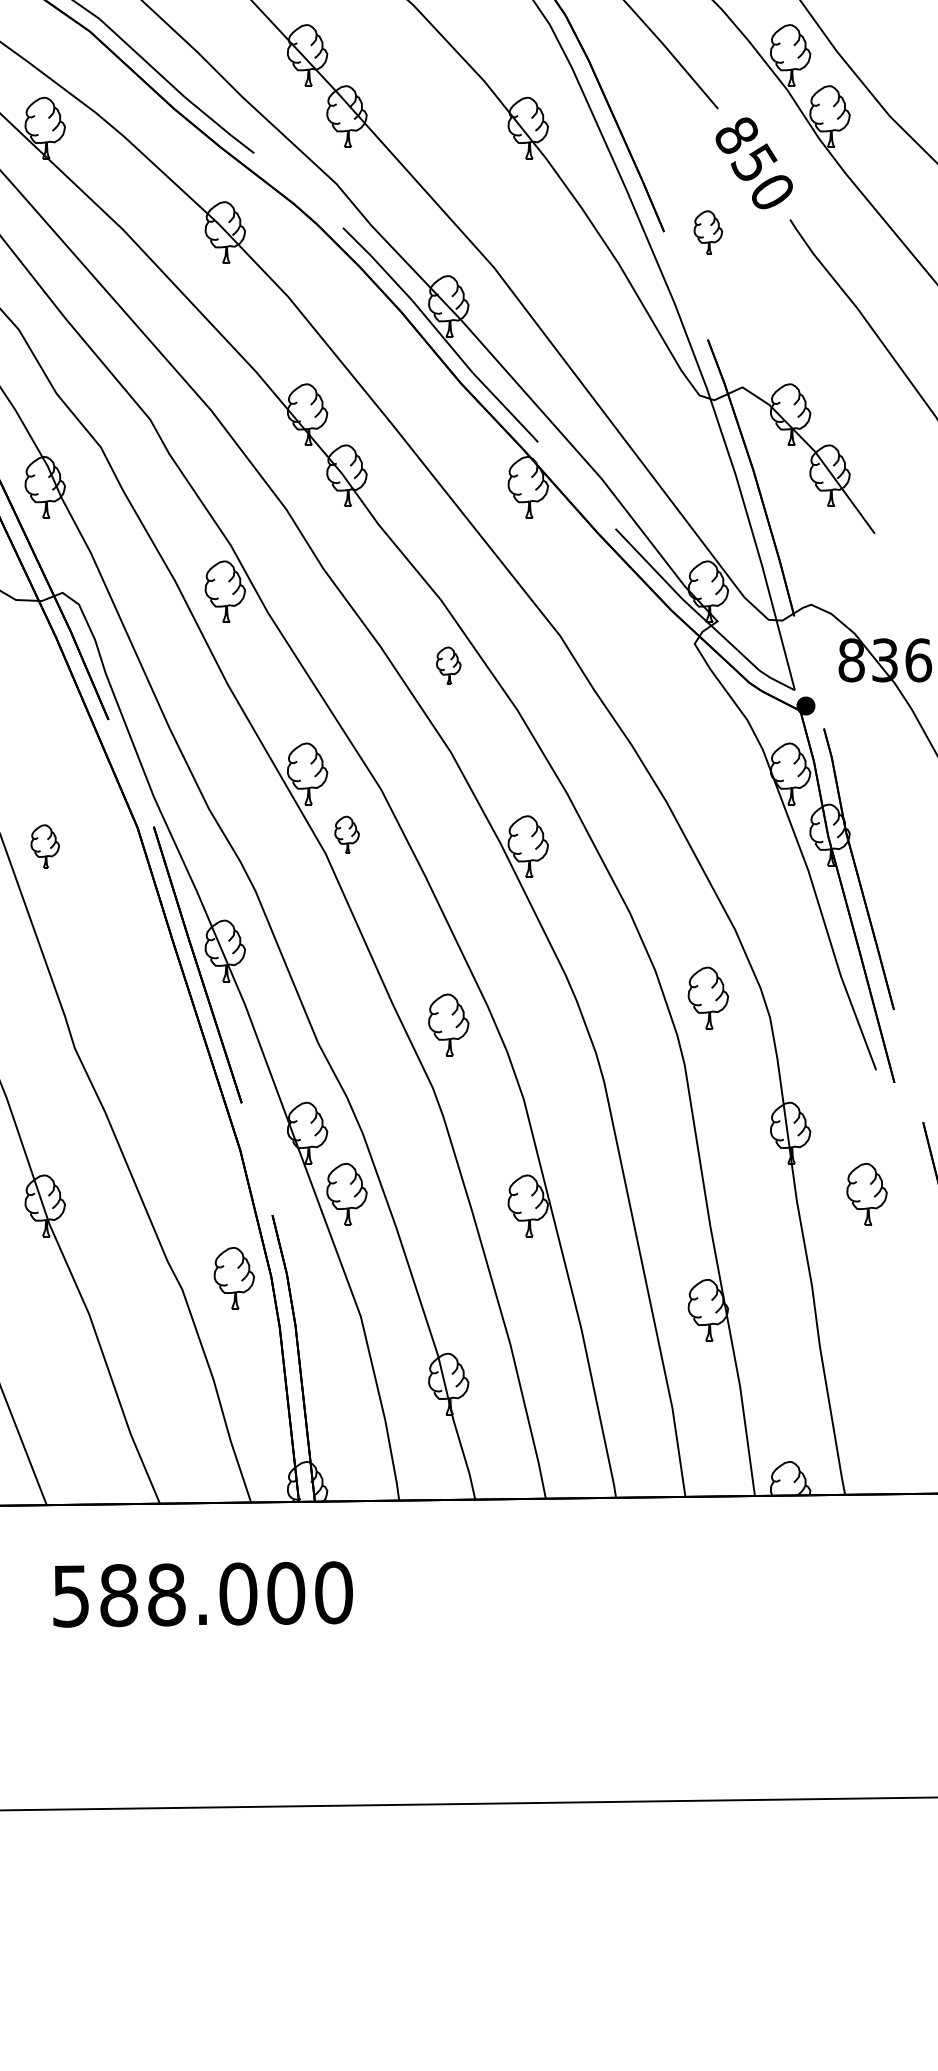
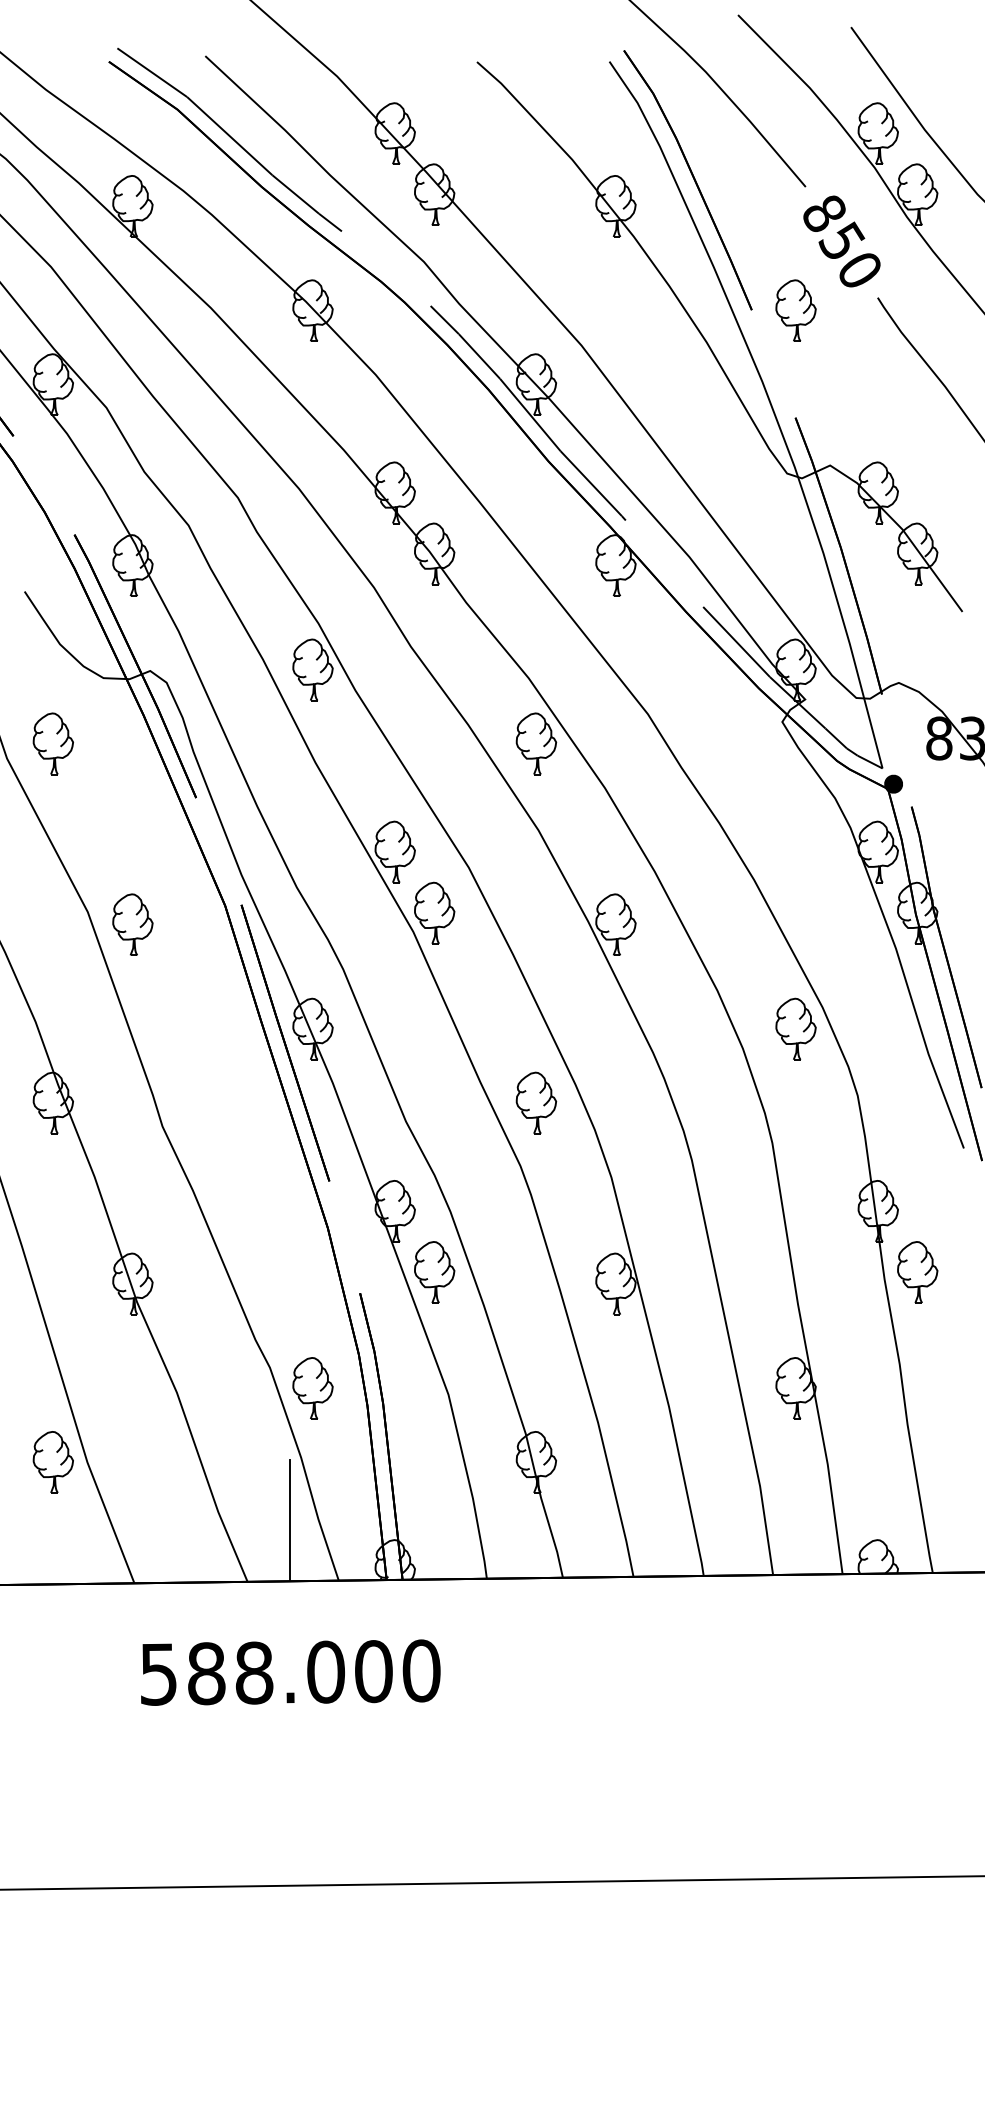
part: (707, 232) -> (795, 310), size x1.43
part: (448, 665) -> (536, 743), size x1.67
part: (346, 834) -> (434, 912), size x1.67
part: (44, 846) -> (132, 924), size x1.43
part: (707, 997) -> (795, 1028), moved
part: (866, 1194) -> (917, 1272), moved
part: (233, 1278) -> (312, 1388), moved
line: (201, 1442) -> (289, 1520), added

